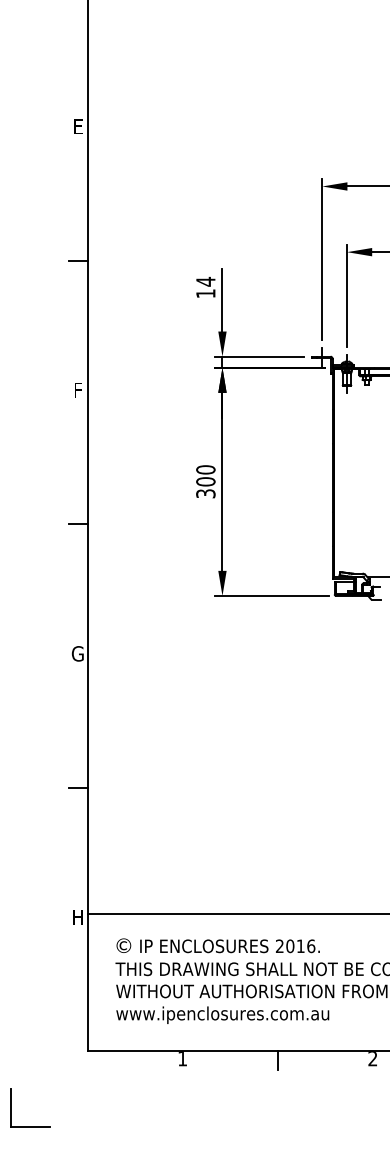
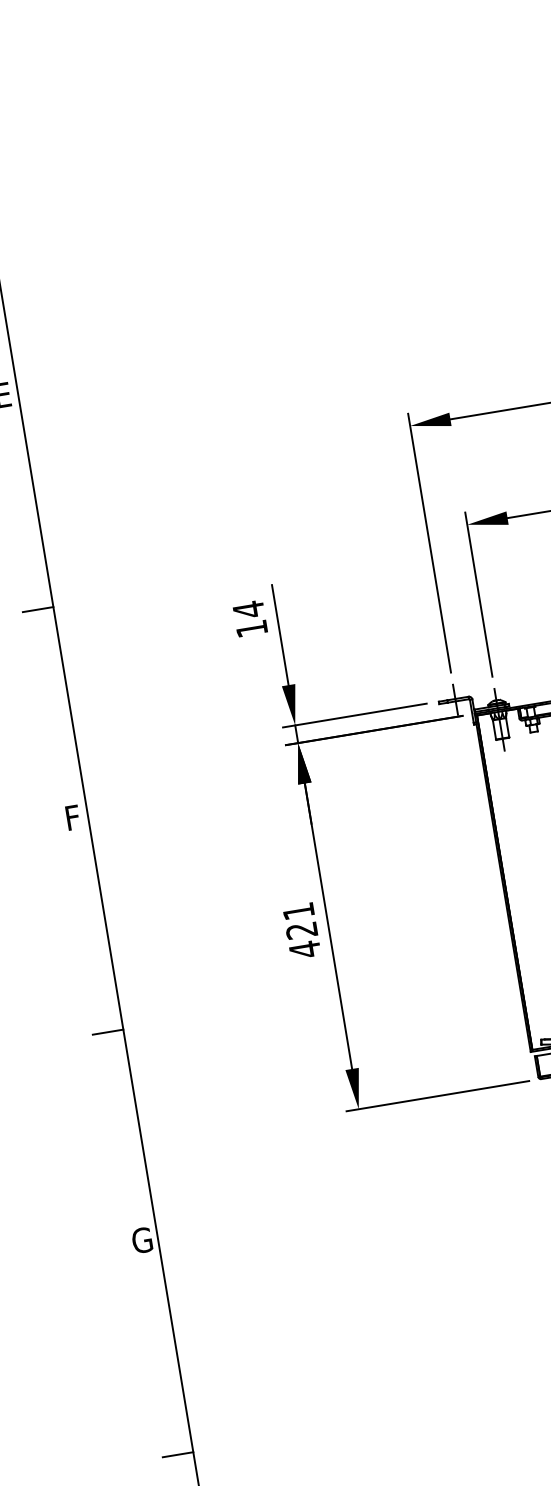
text: (205, 481) -> (301, 930), 300 -> 421

